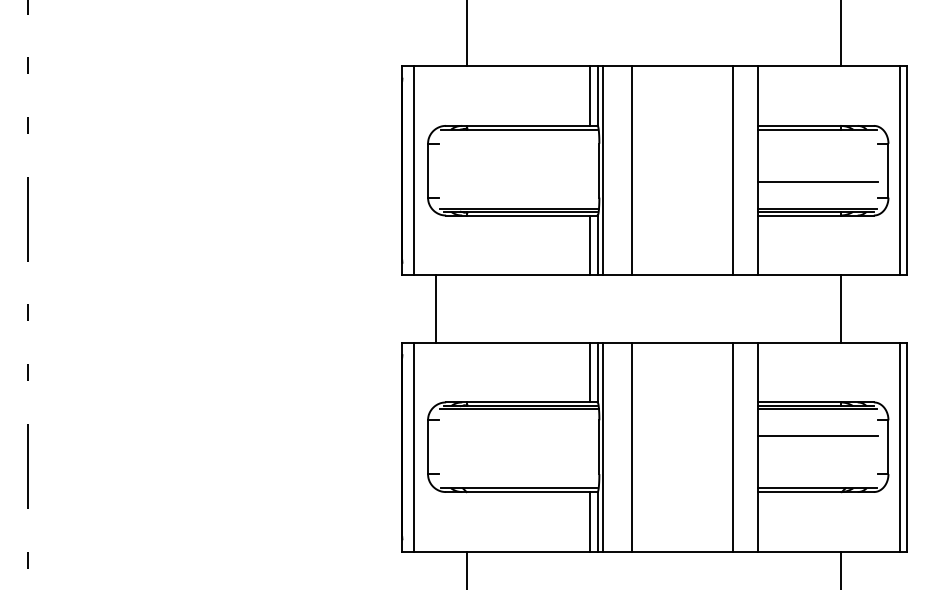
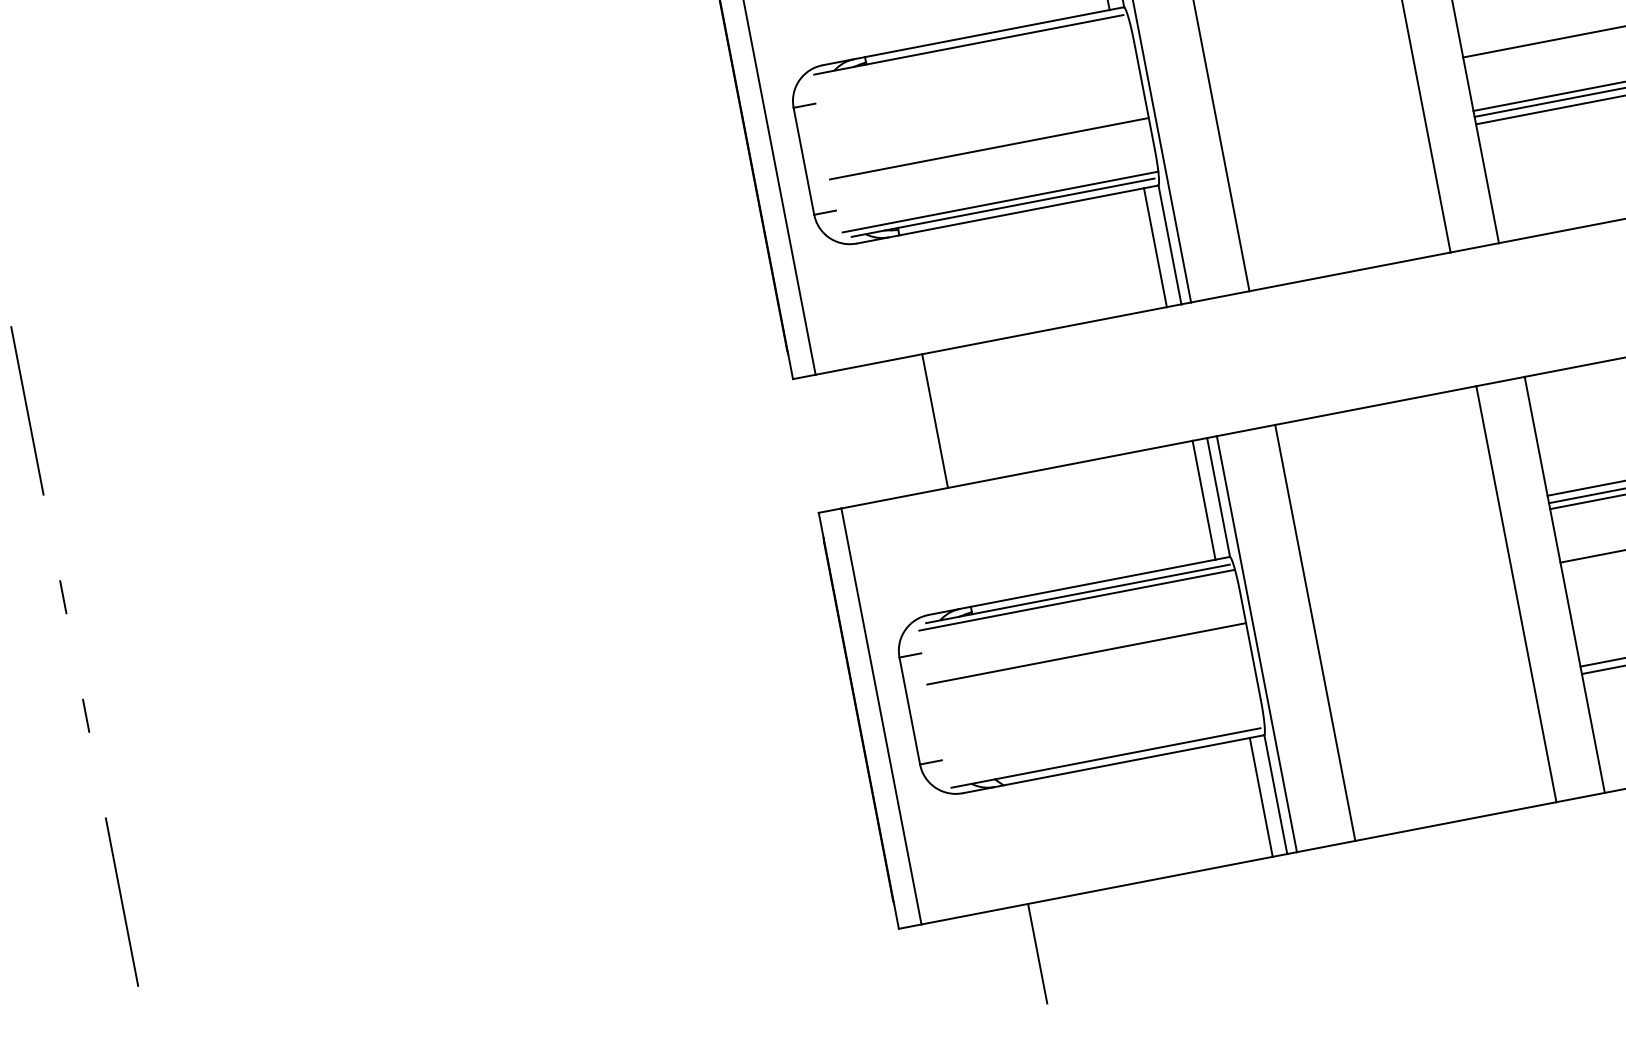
line: (518, 181) -> (987, 148), added
line: (436, 308) -> (935, 420), moved
line: (518, 436) -> (1085, 655), added

